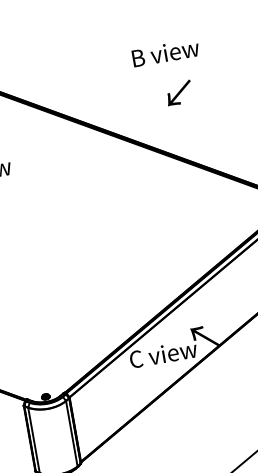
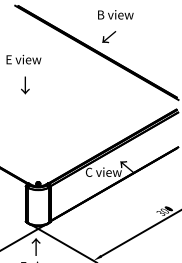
text: (165, 52) -> (115, 14), moved
text: (179, 93) -> (109, 37), moved

